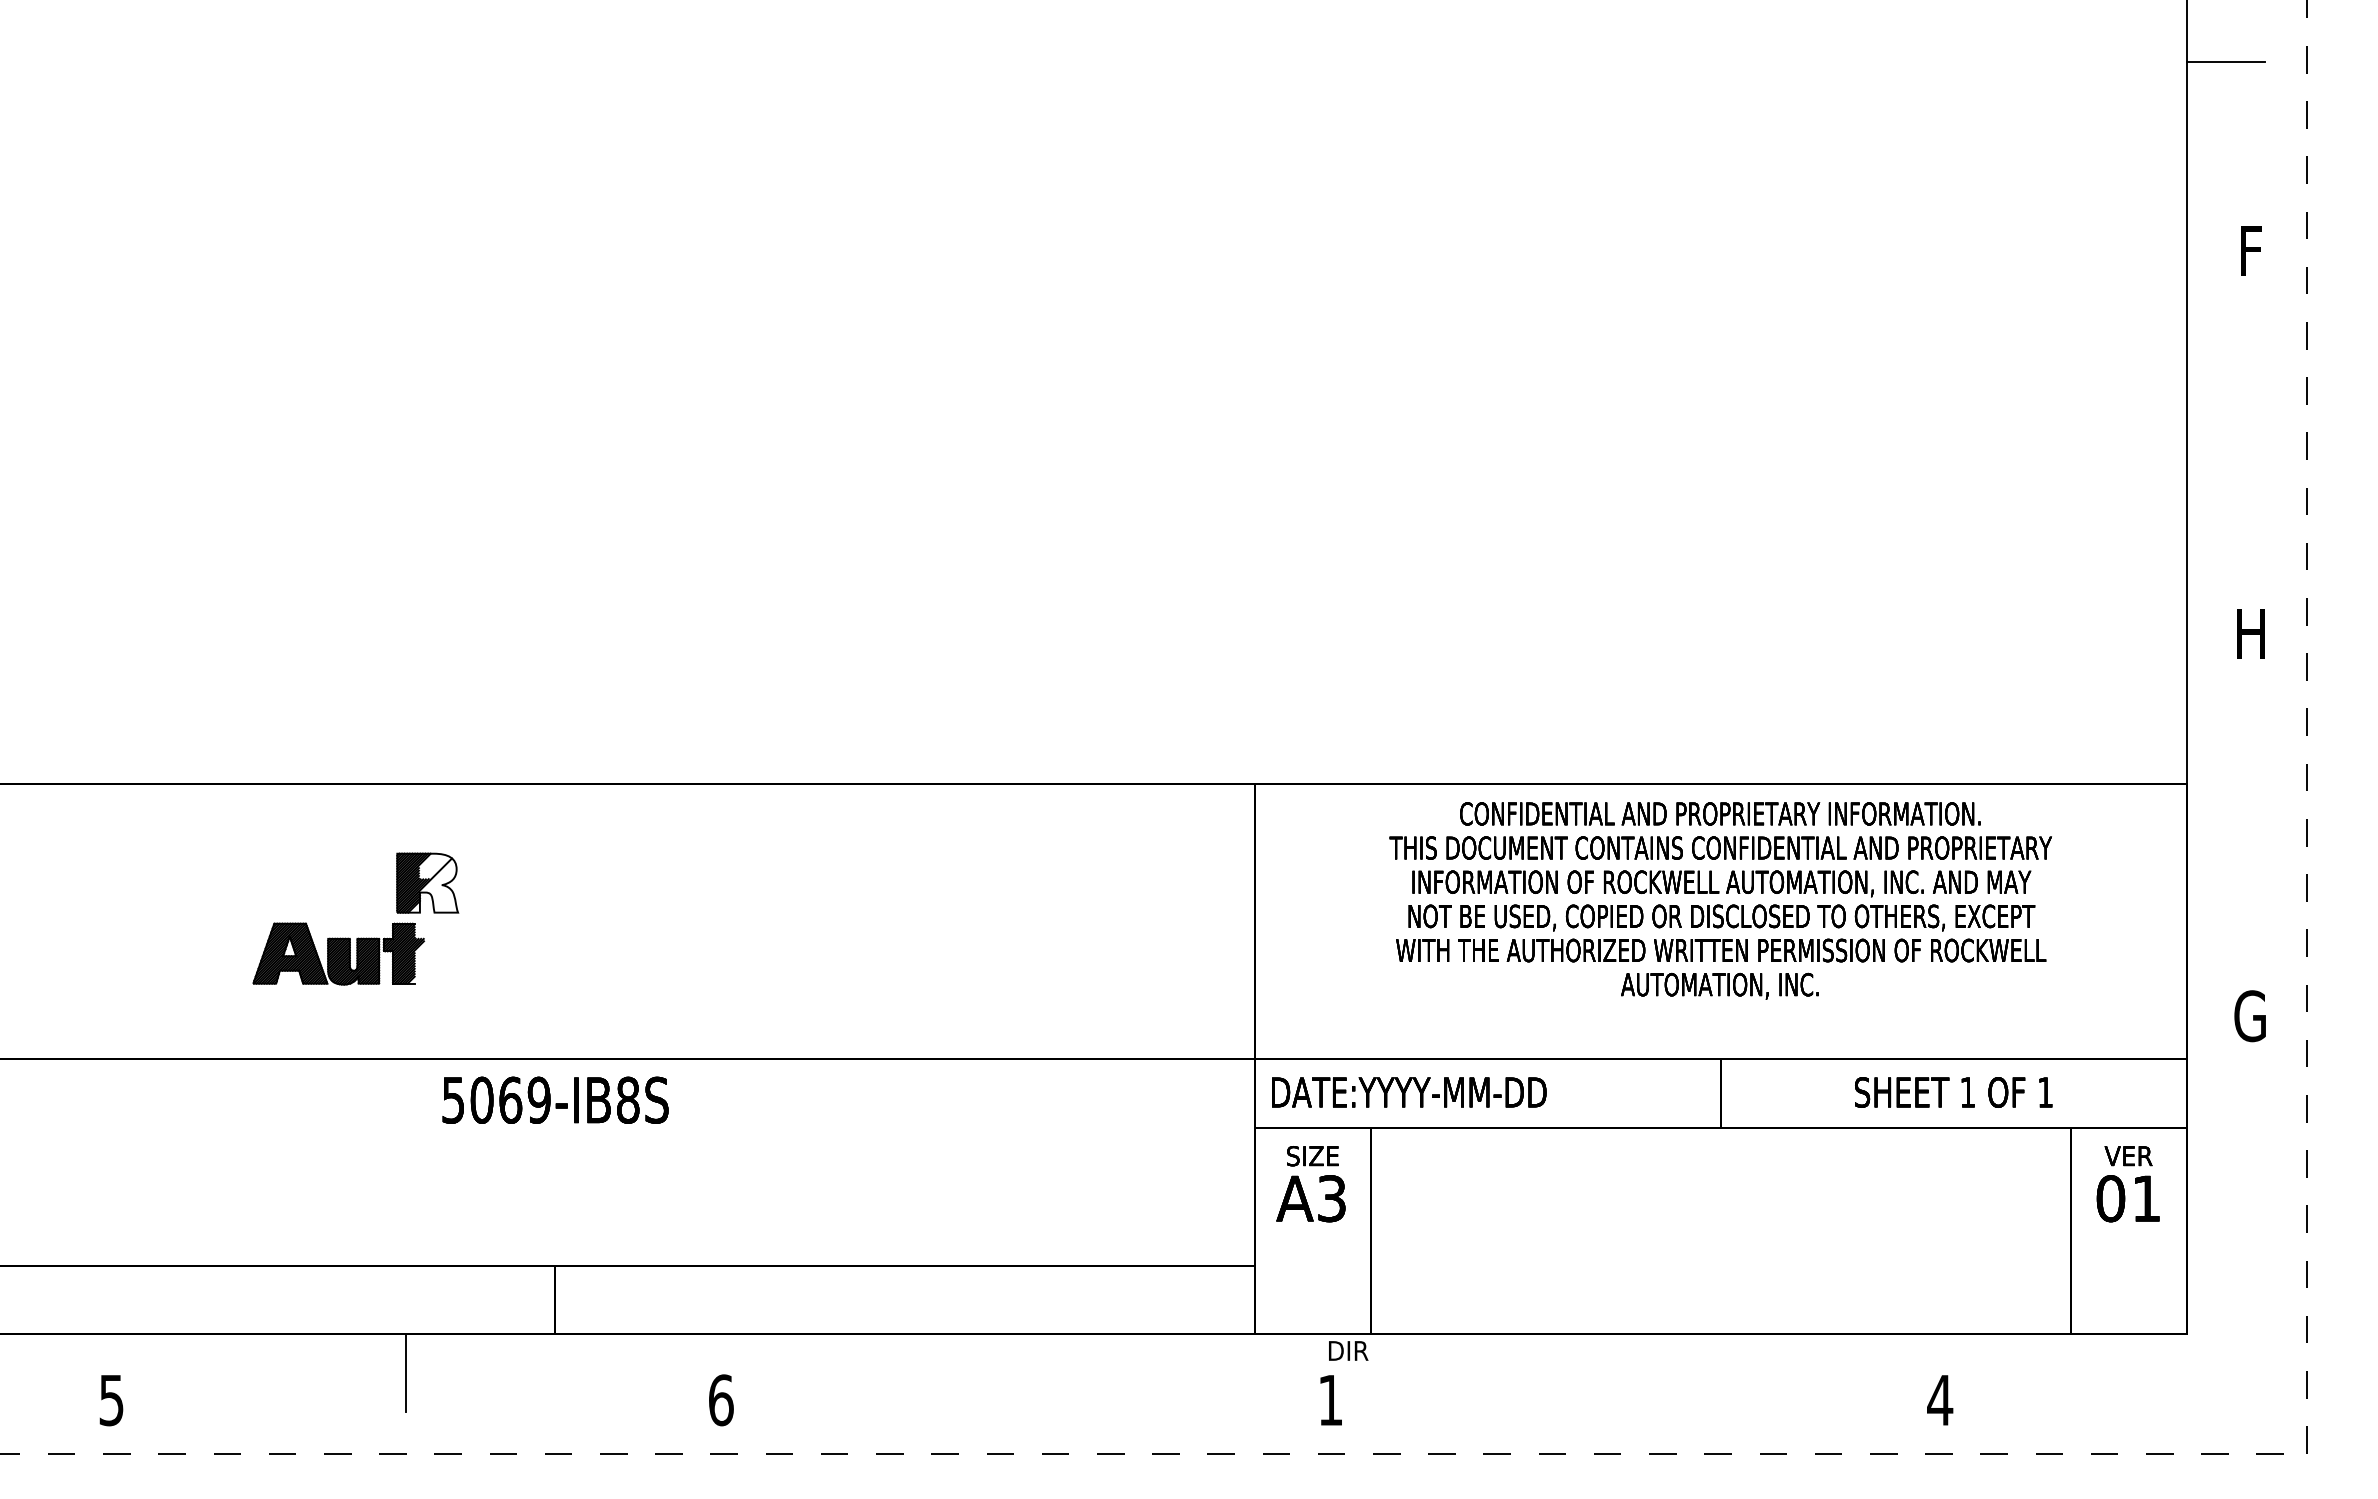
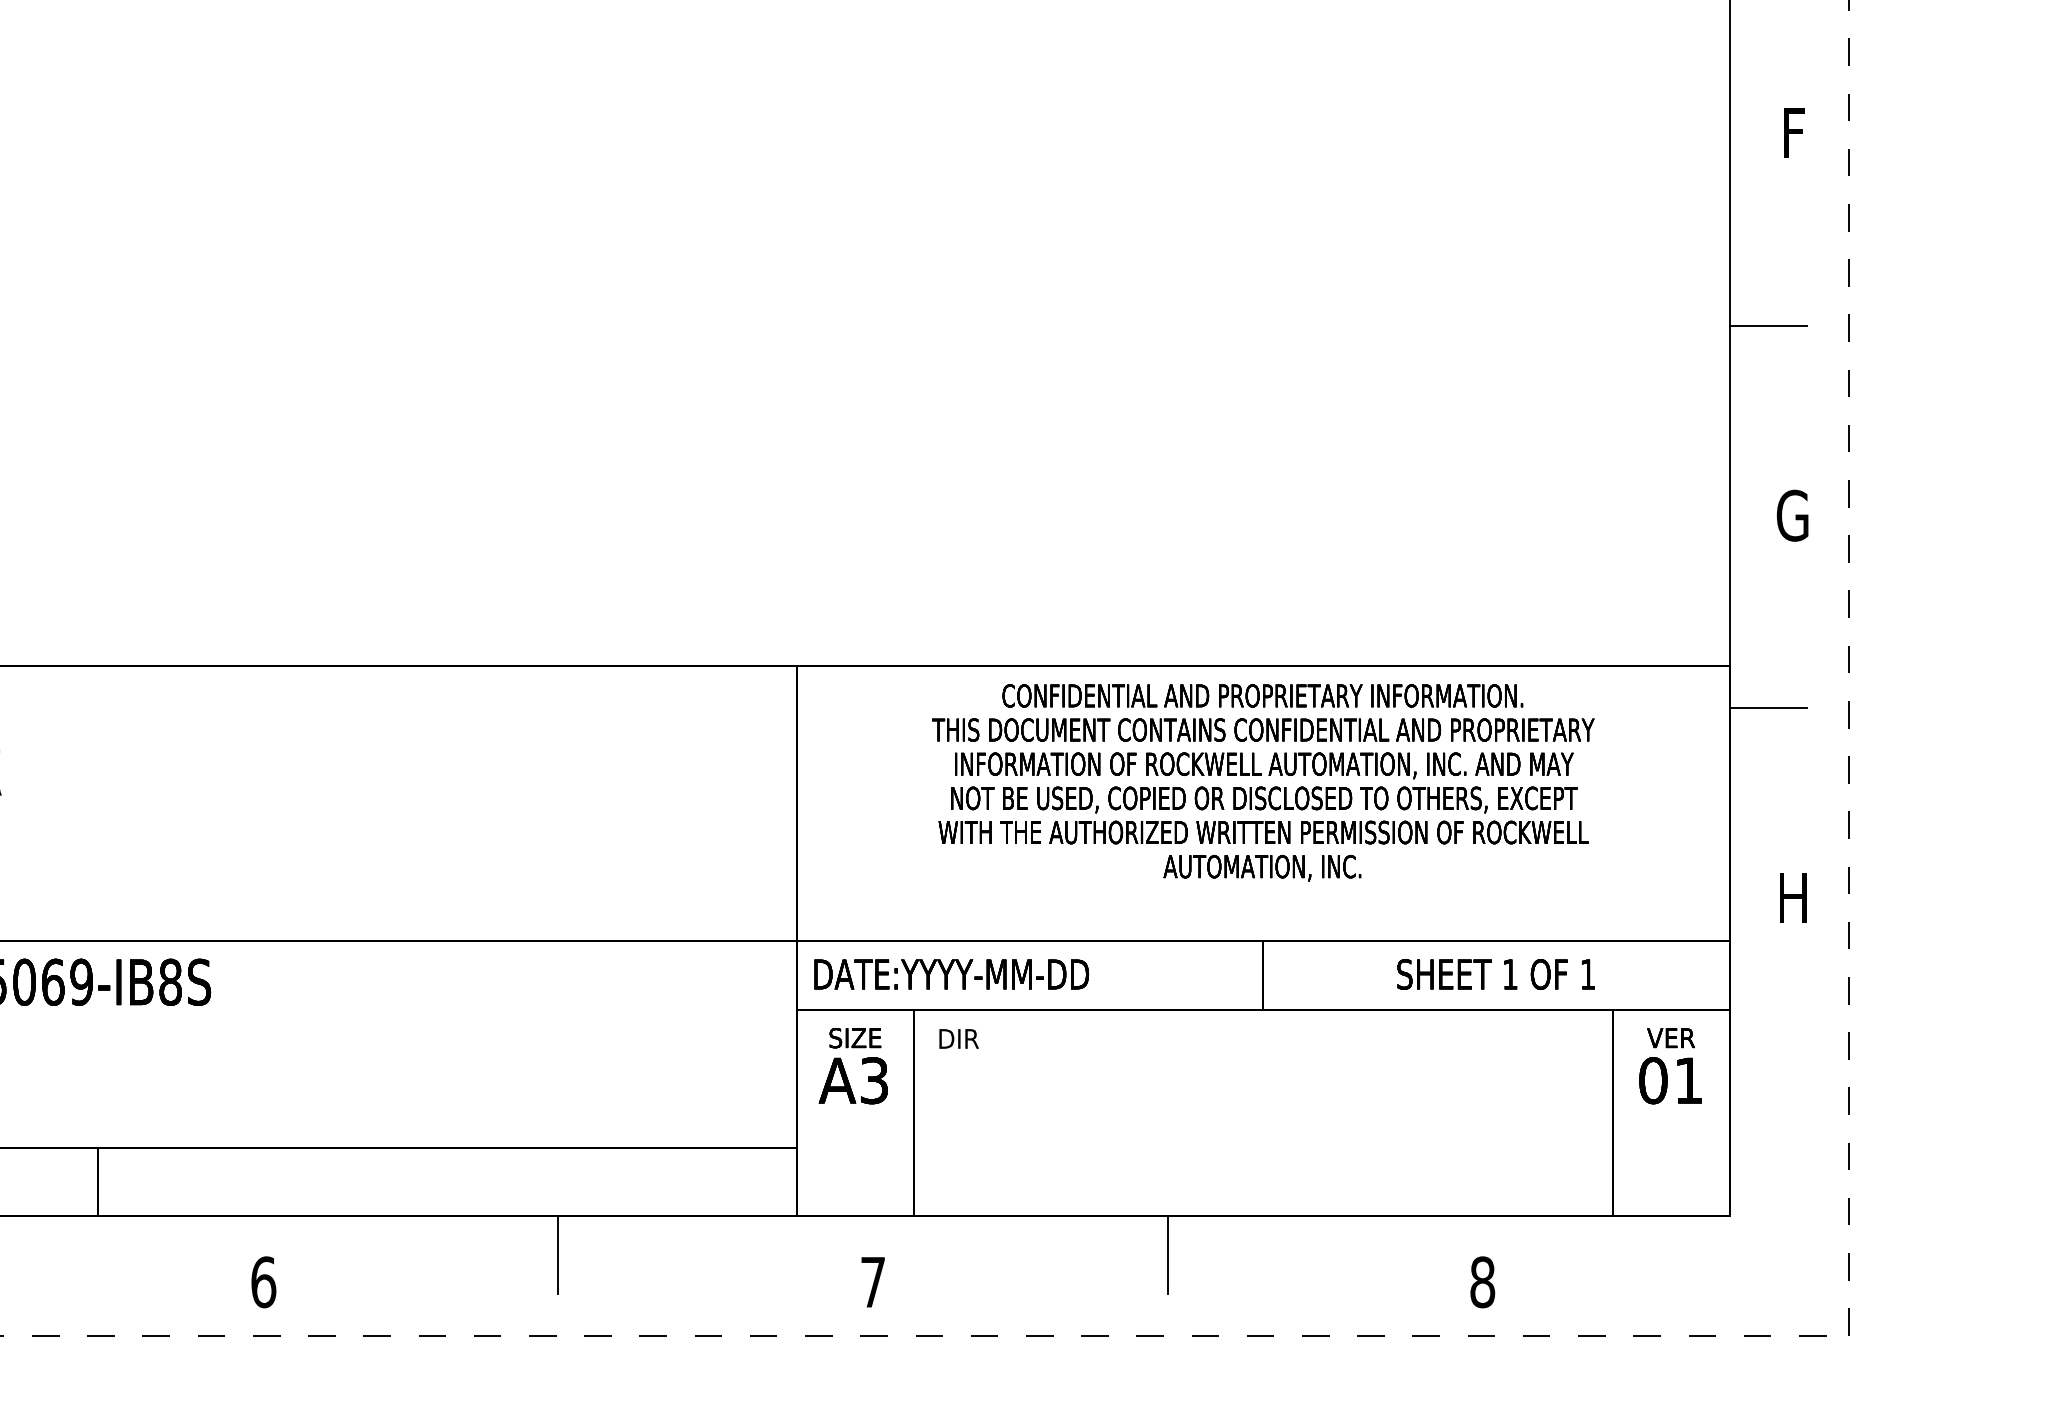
line: (2225, 444) -> (1767, 326), added
text: (2249, 633) -> (1791, 515), H -> G
line: (2225, 826) -> (1767, 708), added
text: (2249, 1016) -> (1791, 898), G -> H
text: (1348, 1350) -> (958, 1038), moved
line: (1015, 1373) -> (557, 1255), added
line: (1625, 1373) -> (1167, 1255), added
text: (1330, 1400) -> (872, 1282), 1 -> 7
text: (1940, 1400) -> (1482, 1282), 4 -> 8

